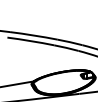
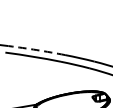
arc: (33, 35) -> (36, 50), solid -> dashed

